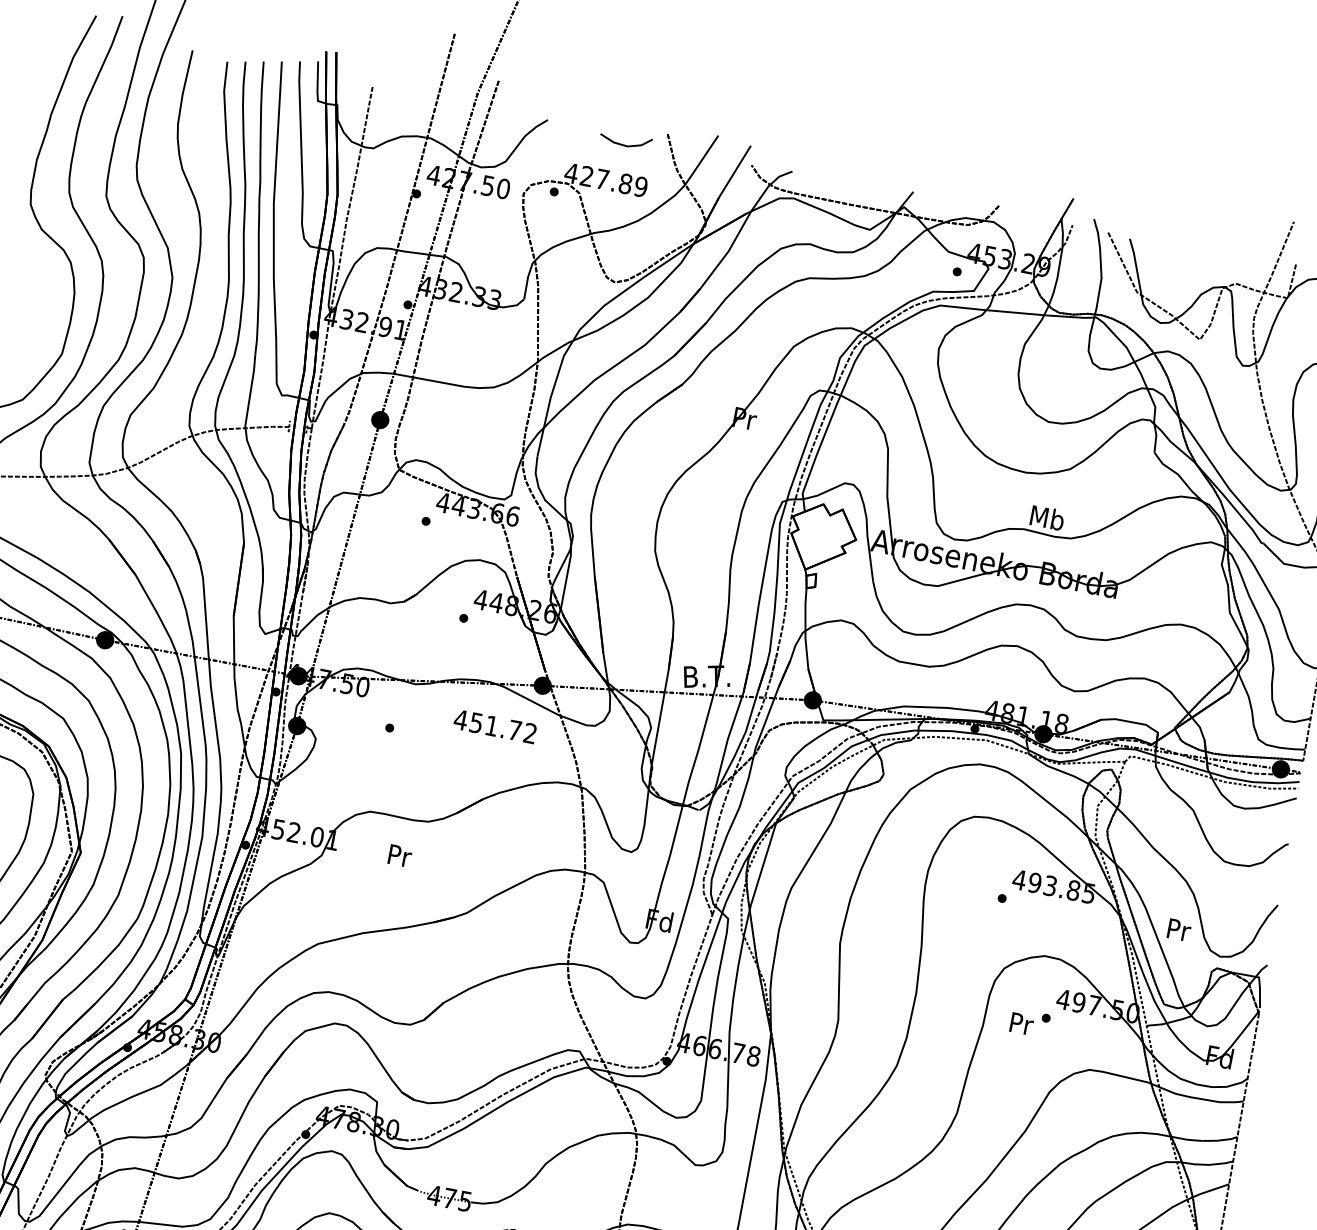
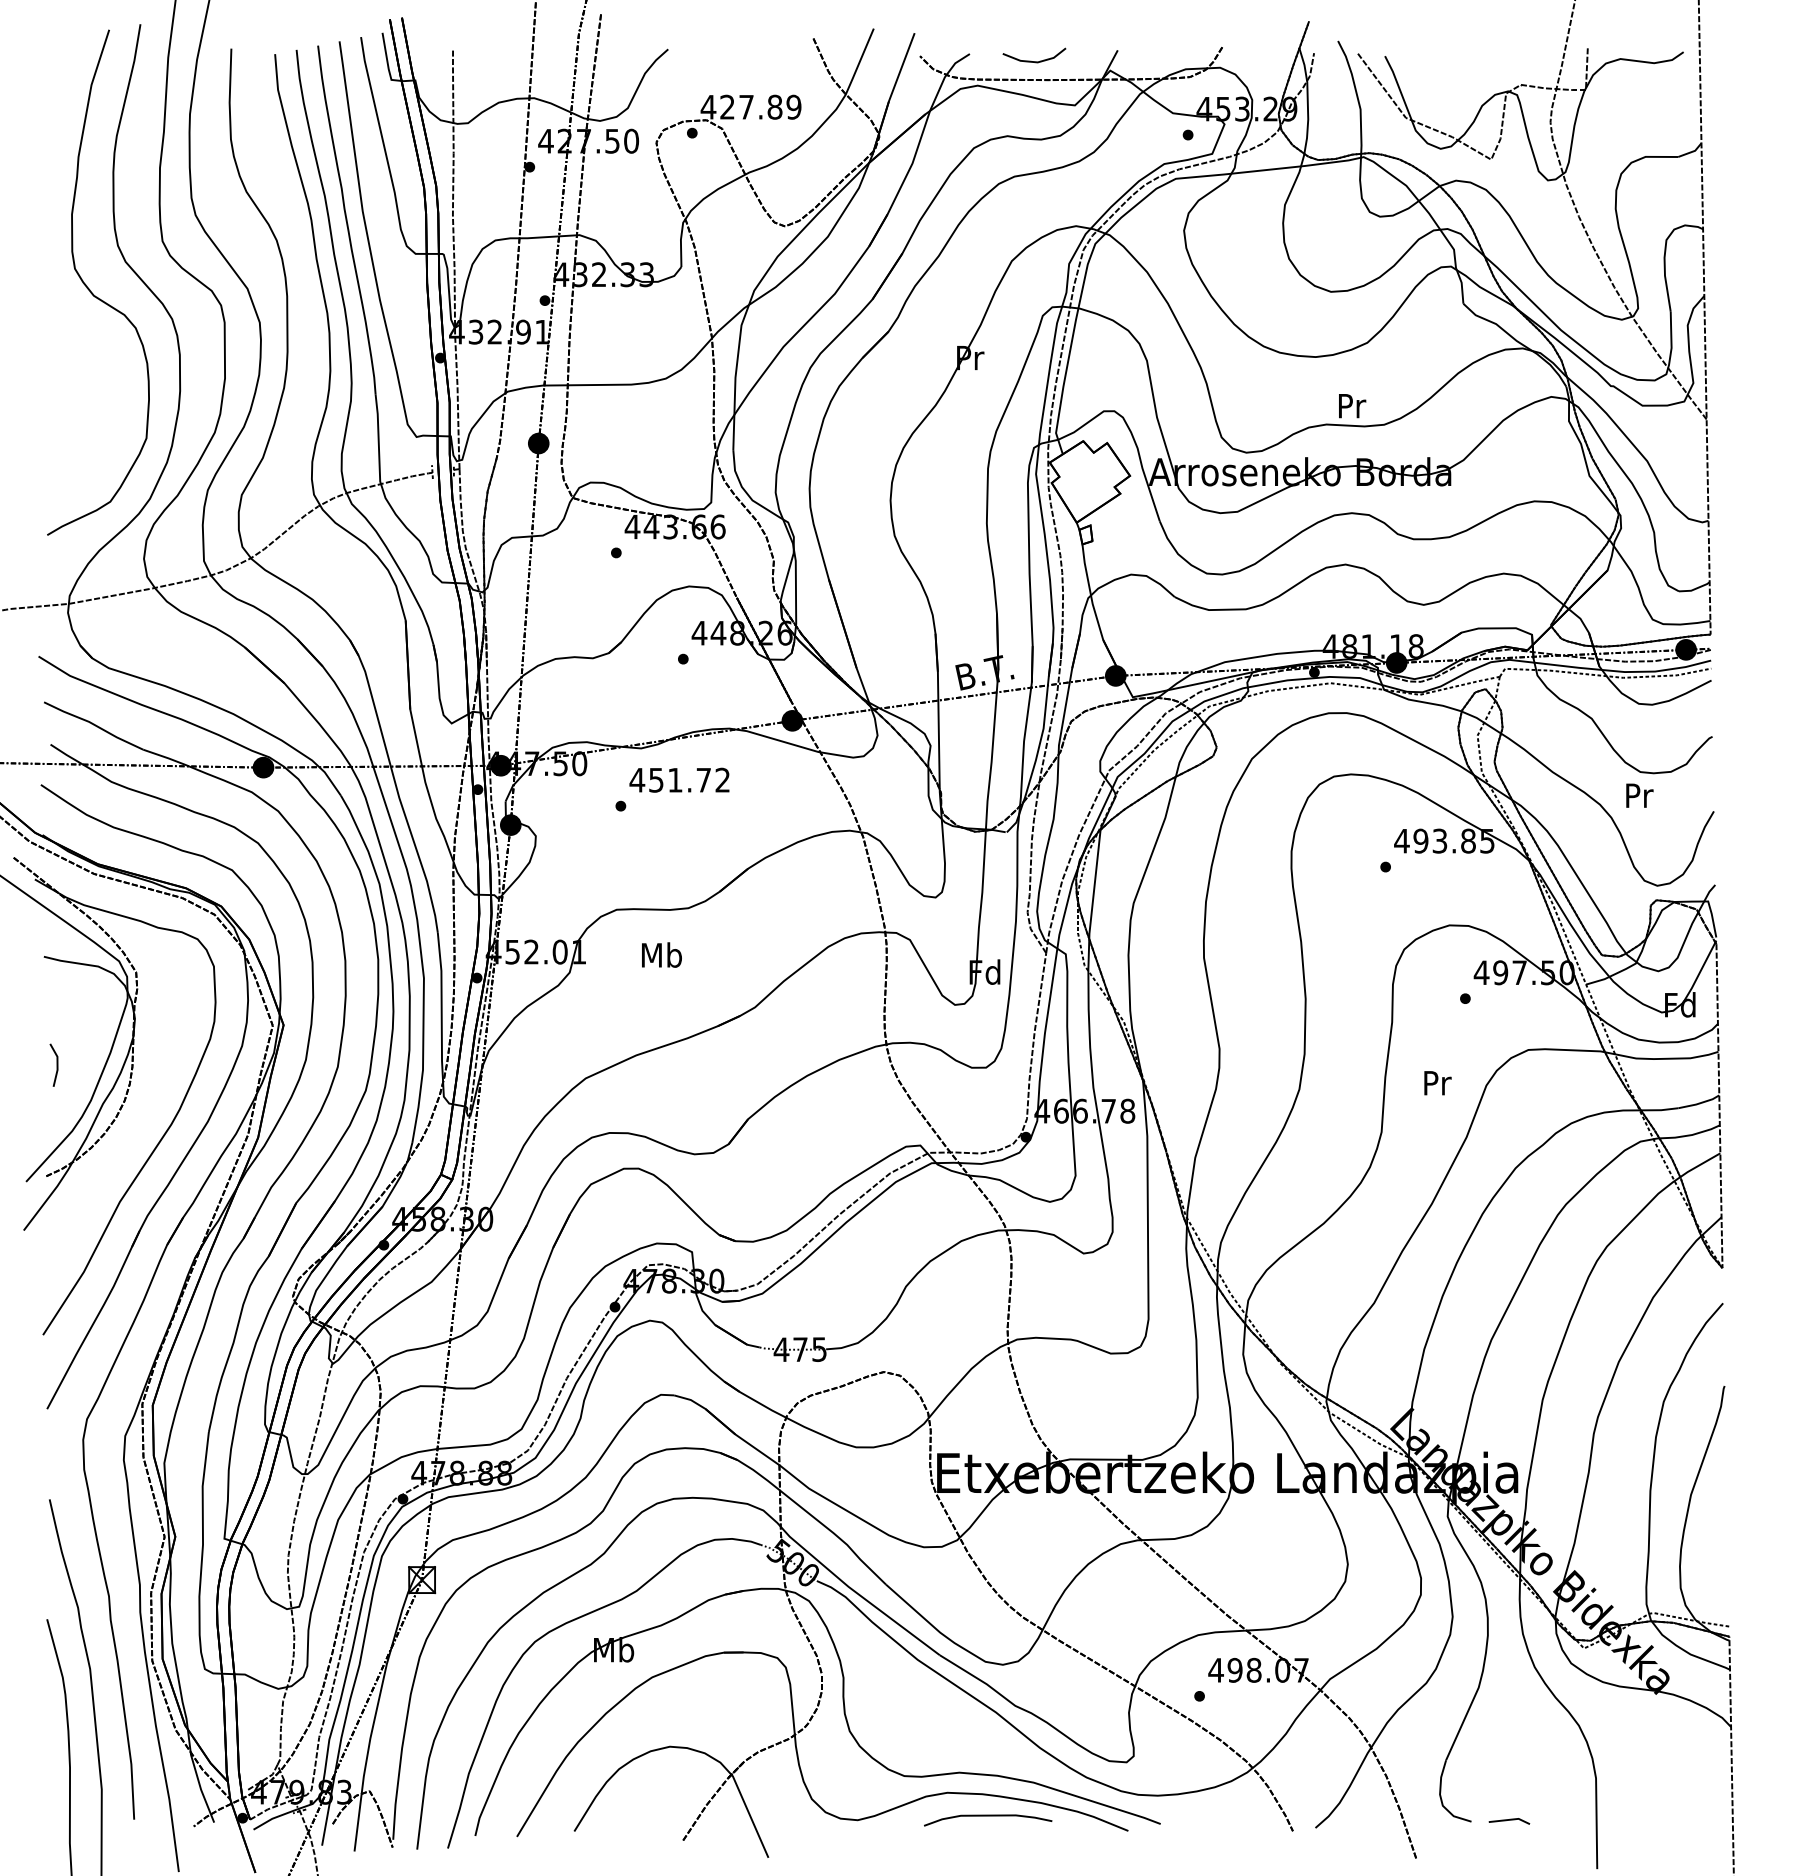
line: (622, 143) -> (1031, 60), moved
text: (1047, 517) -> (1351, 405), Mb -> Pr
text: (495, 726) -> (679, 779), moved
text: (399, 855) -> (661, 954), Pr -> Mb
text: (1179, 929) -> (1639, 795), moved
text: (1021, 1024) -> (1437, 1083), moved

